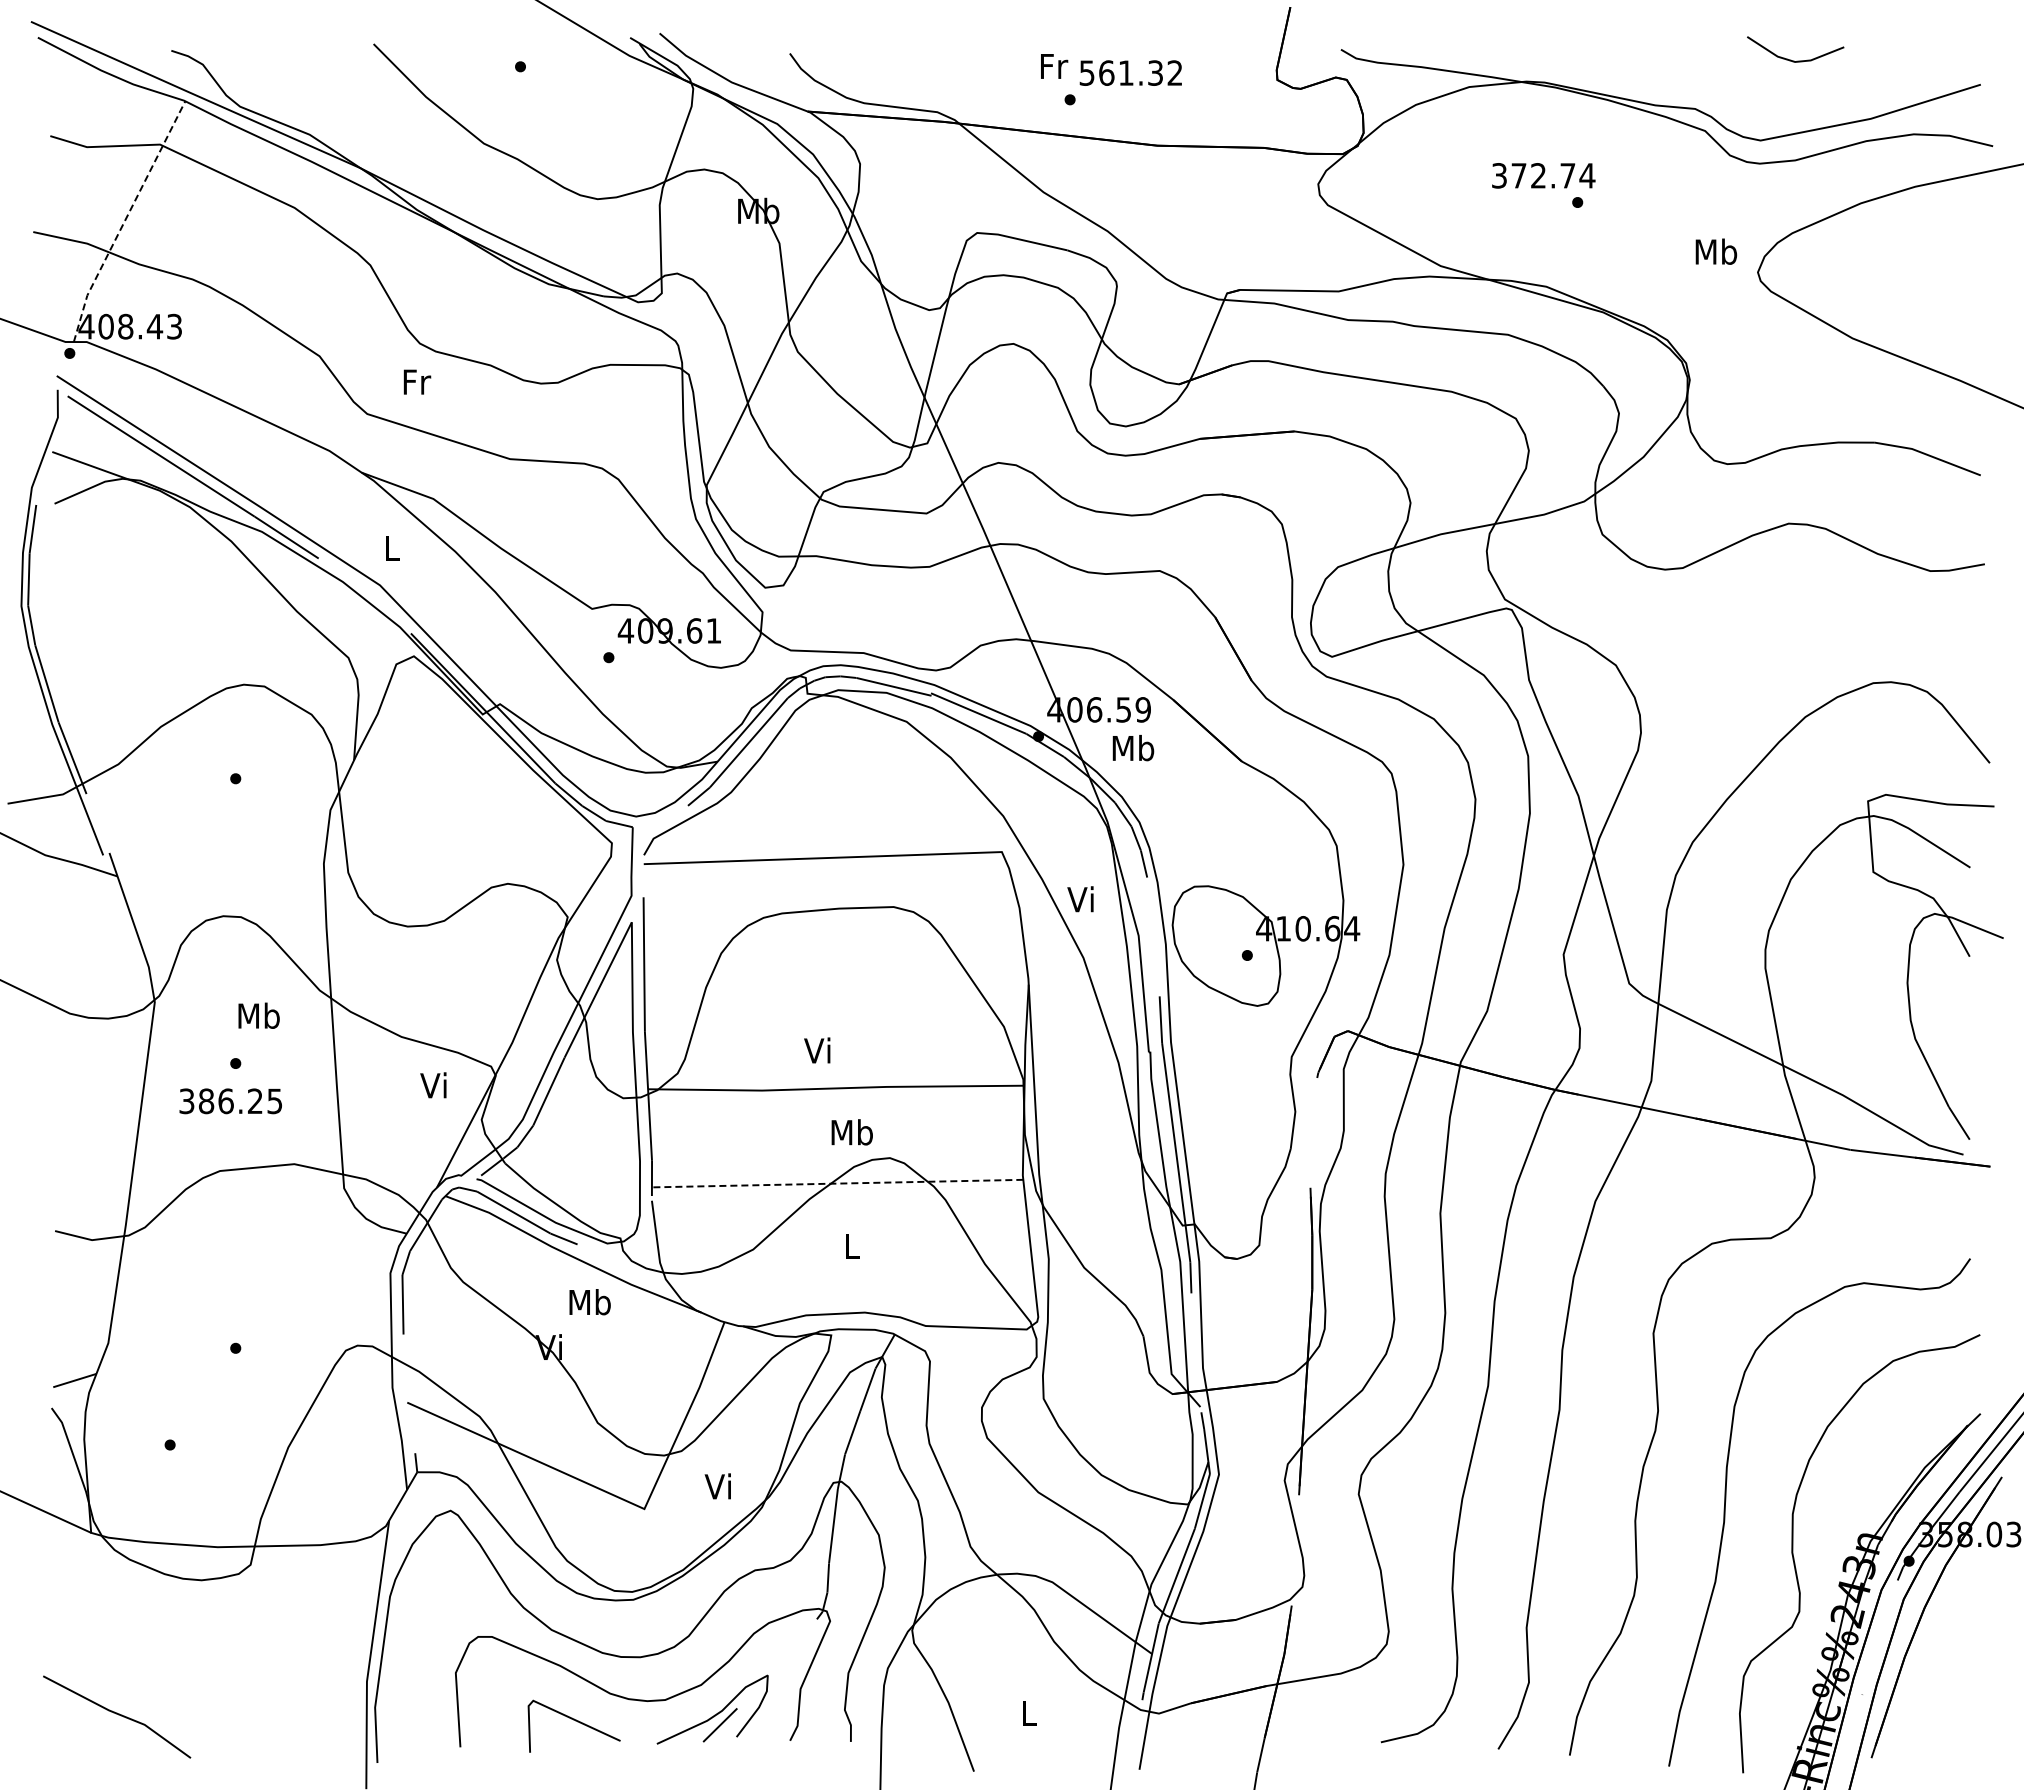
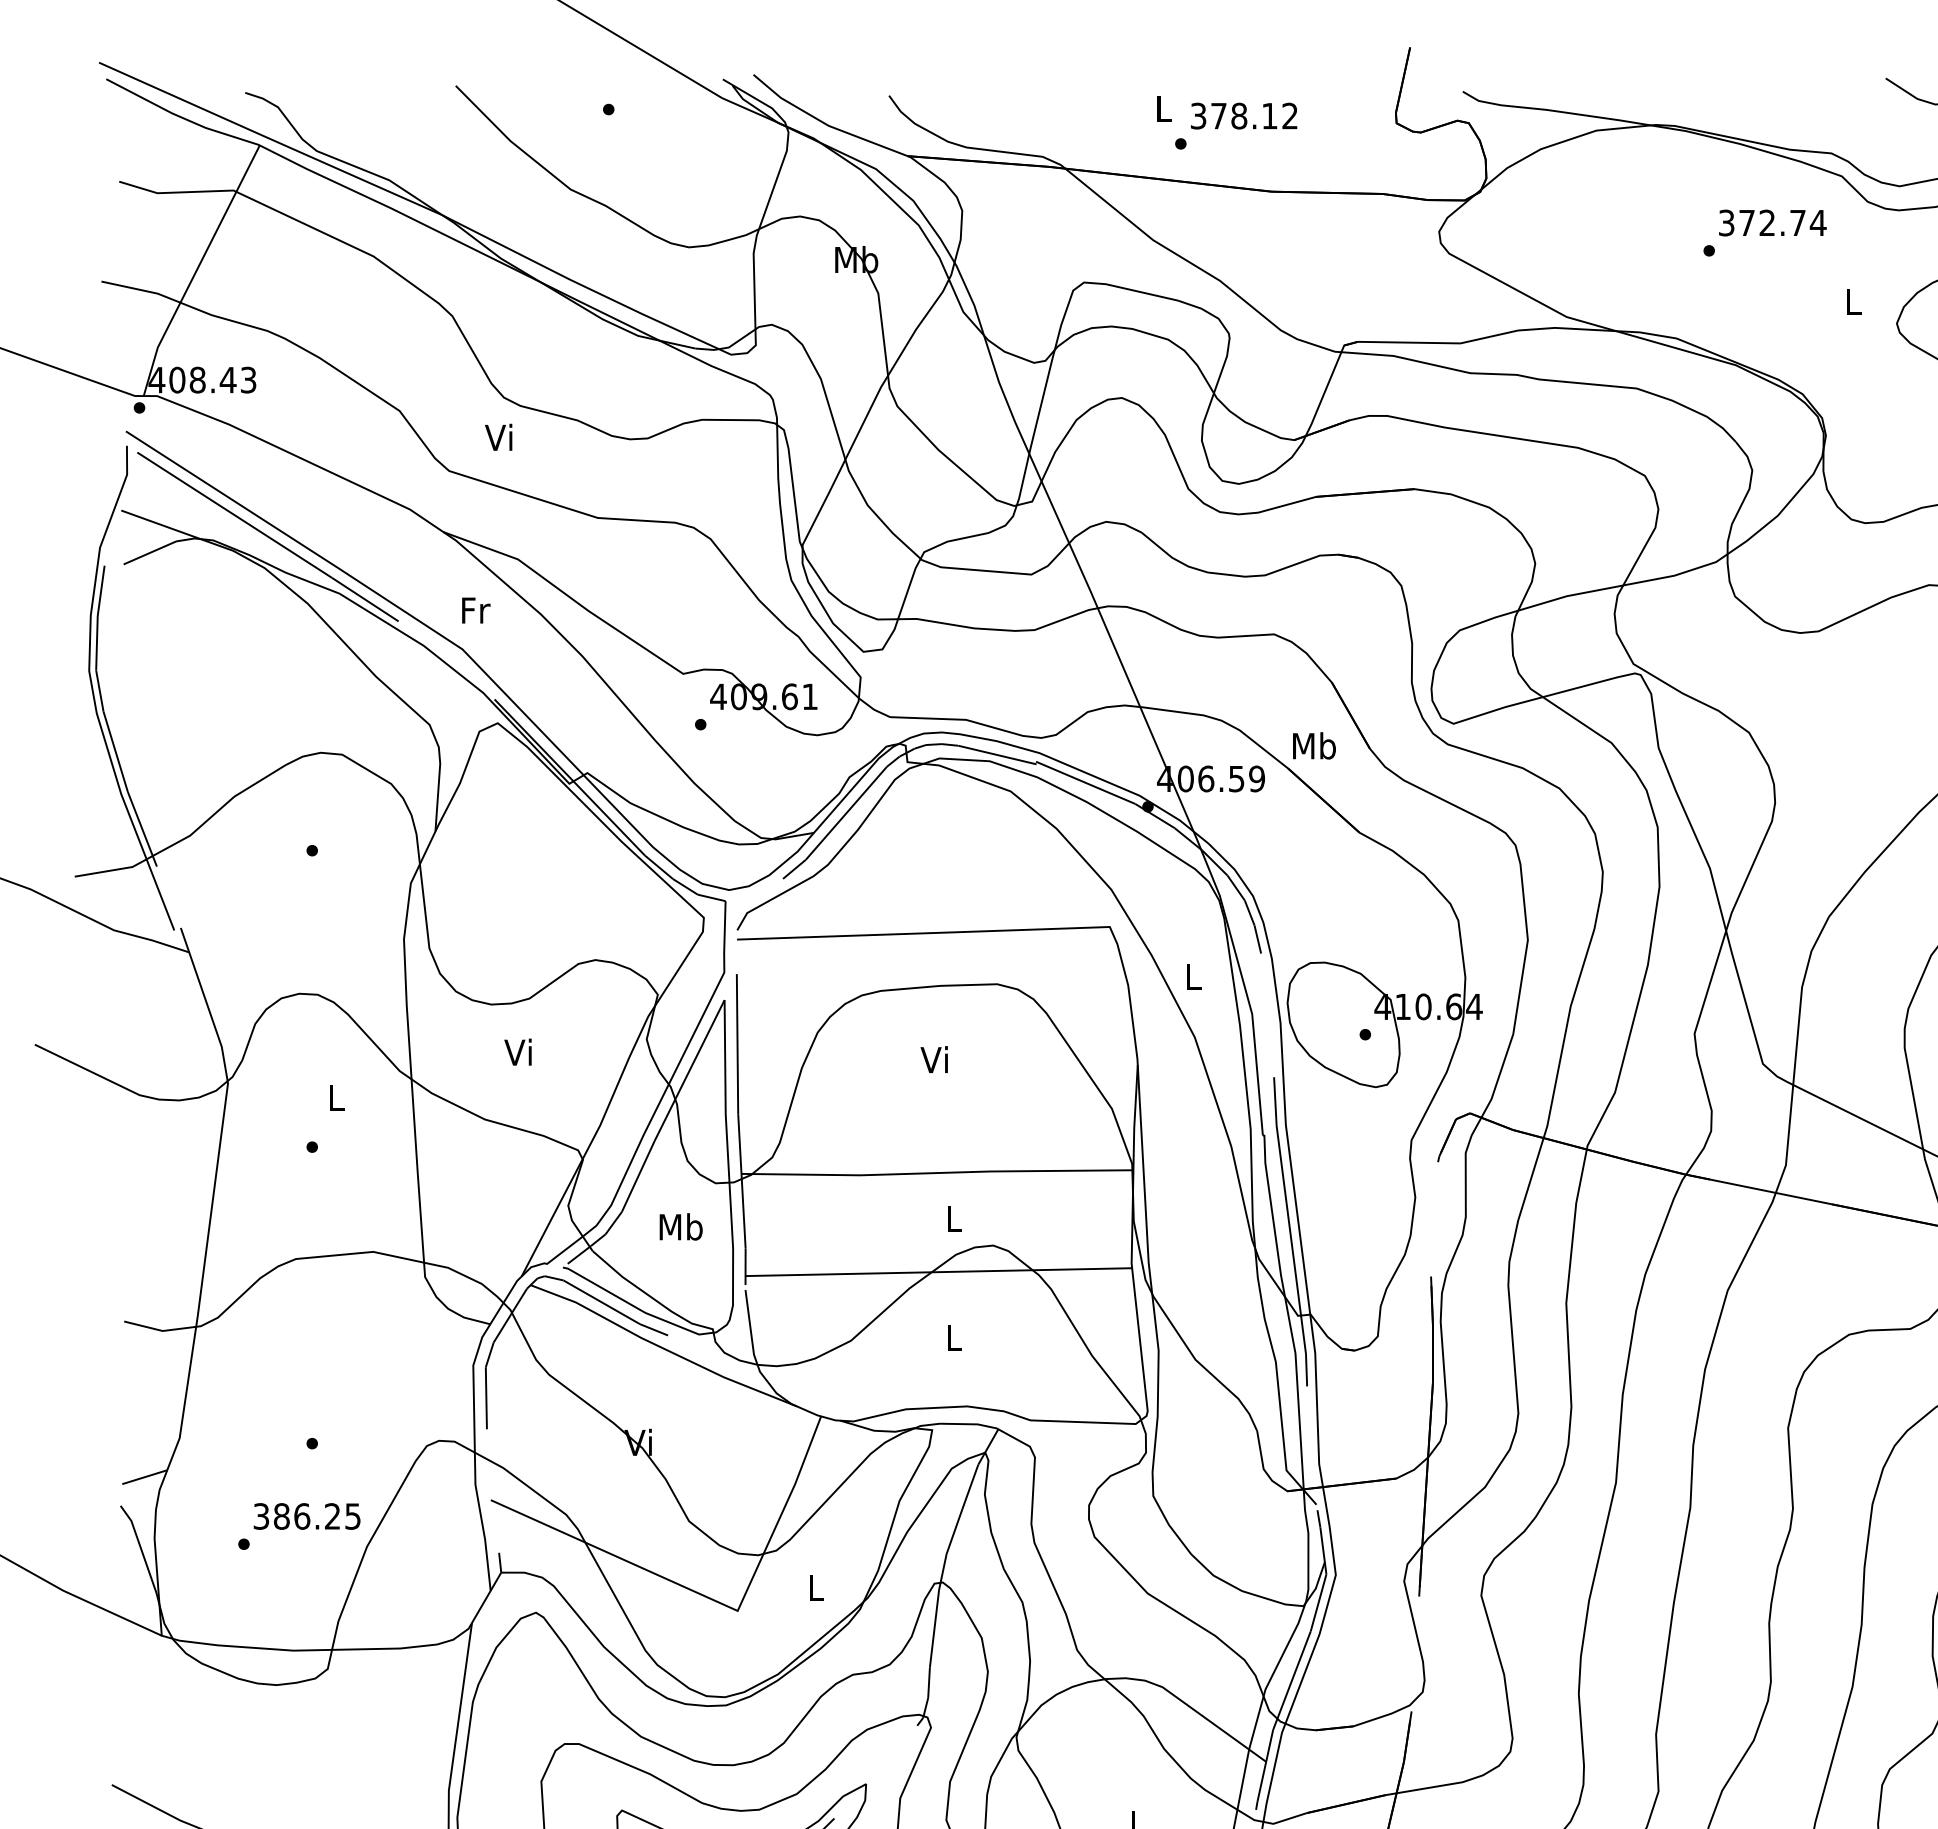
text: (1054, 66) -> (1164, 109), Fr -> L
text: (1121, 72) -> (1234, 115), 561.32 -> 378.12
text: (1543, 175) -> (1772, 222), moved
line: (125, 220) -> (197, 269), dashed -> solid
text: (1716, 251) -> (1853, 301), Mb -> L
text: (416, 381) -> (500, 437), Fr -> Vi
text: (392, 547) -> (475, 609), L -> Fr
text: (1133, 748) -> (1314, 746), moved
text: (1080, 899) -> (1191, 976), Vi -> L
text: (258, 1015) -> (335, 1097), Mb -> L
text: (817, 1050) -> (934, 1059), moved
text: (433, 1085) -> (518, 1052), moved
text: (230, 1101) -> (306, 1516), moved
text: (851, 1132) -> (953, 1218), Mb -> L
line: (837, 1183) -> (938, 1272), dashed -> solid
text: (589, 1302) -> (680, 1227), moved
text: (717, 1486) -> (813, 1587), Vi -> L

